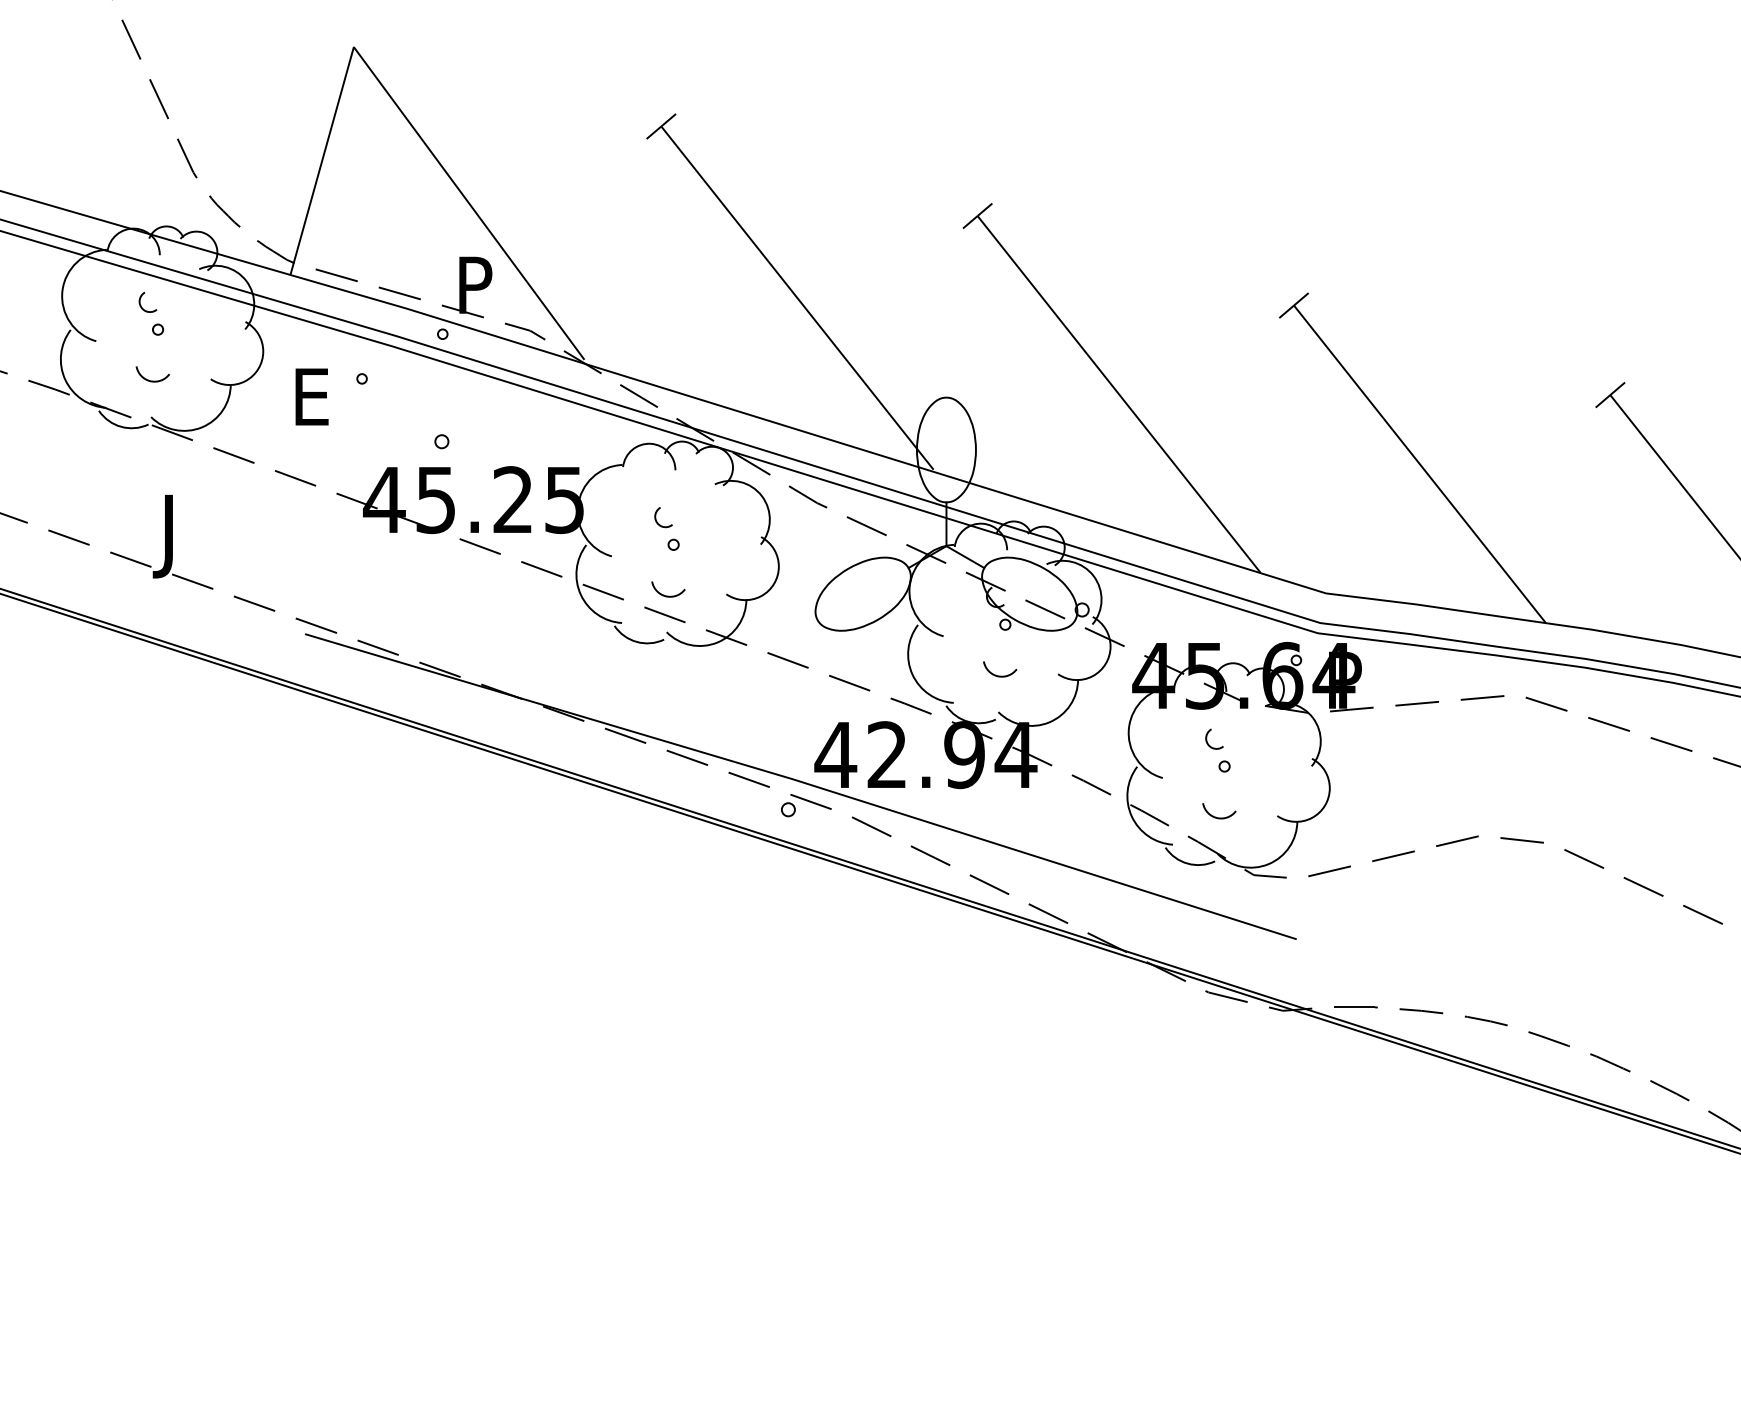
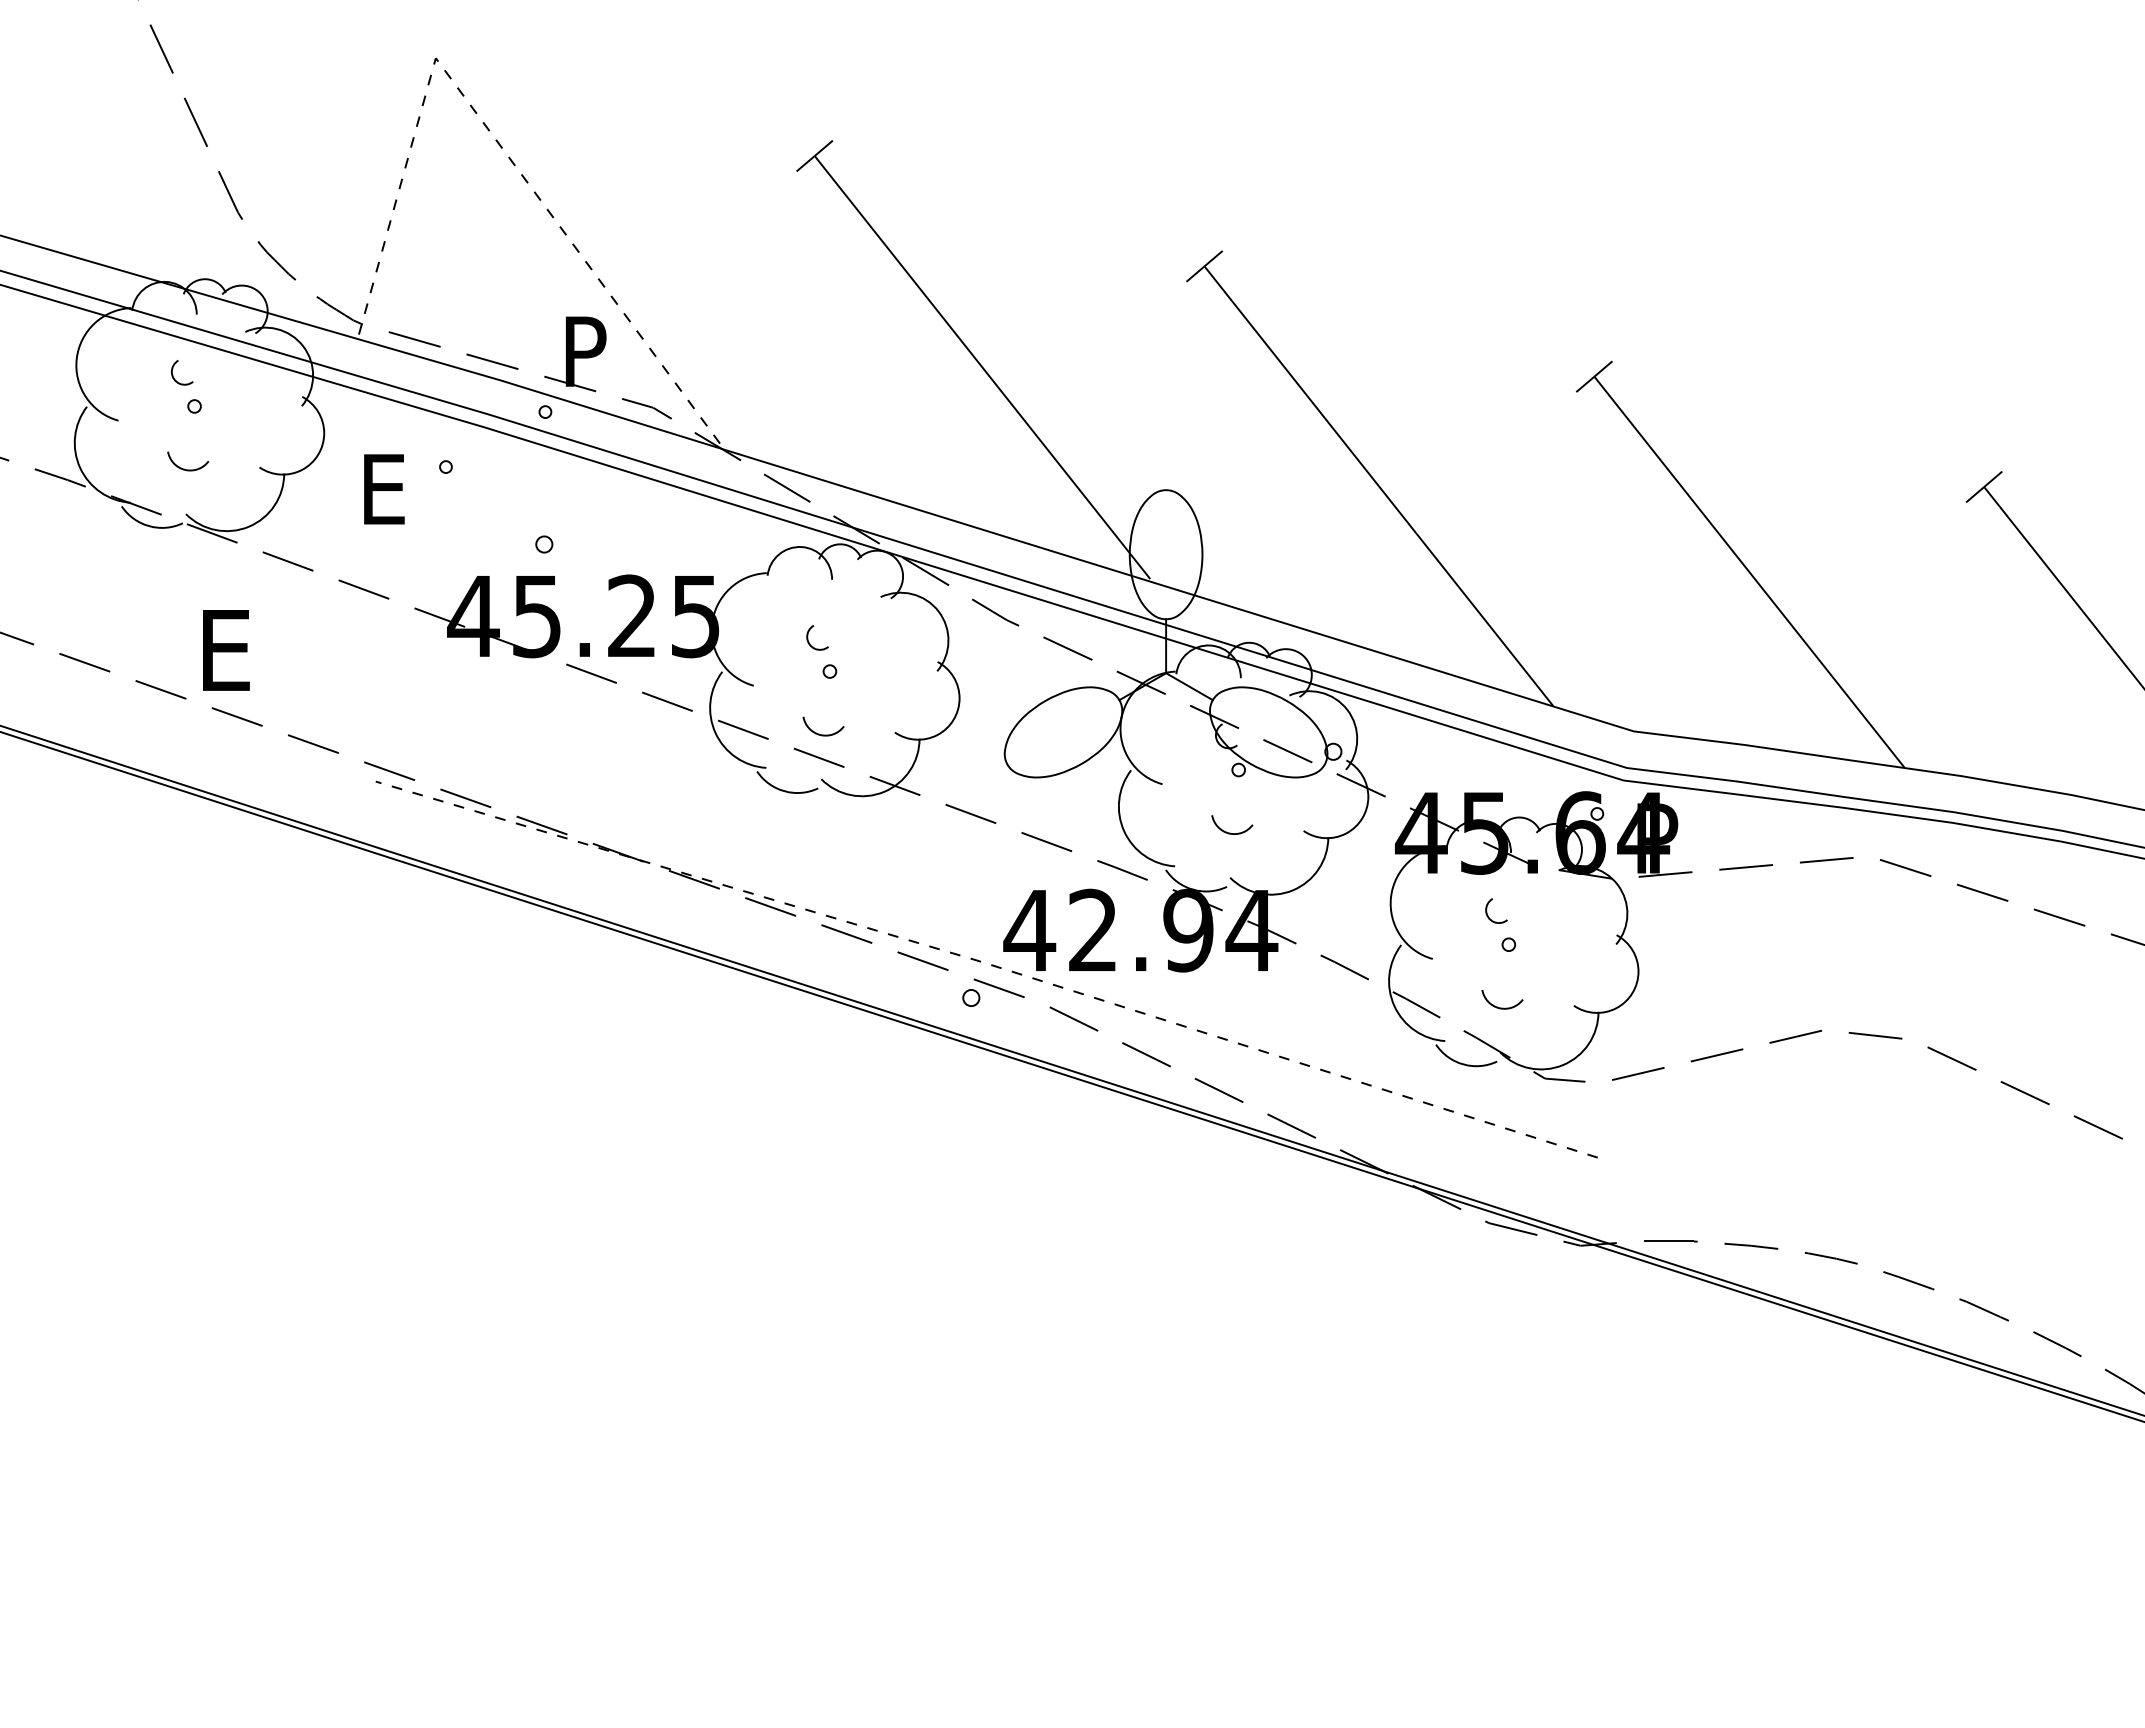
line: (399, 108) -> (491, 133), solid -> dashed
text: (177, 536) -> (218, 661), J -> E
line: (801, 781) -> (987, 963), solid -> dashed

